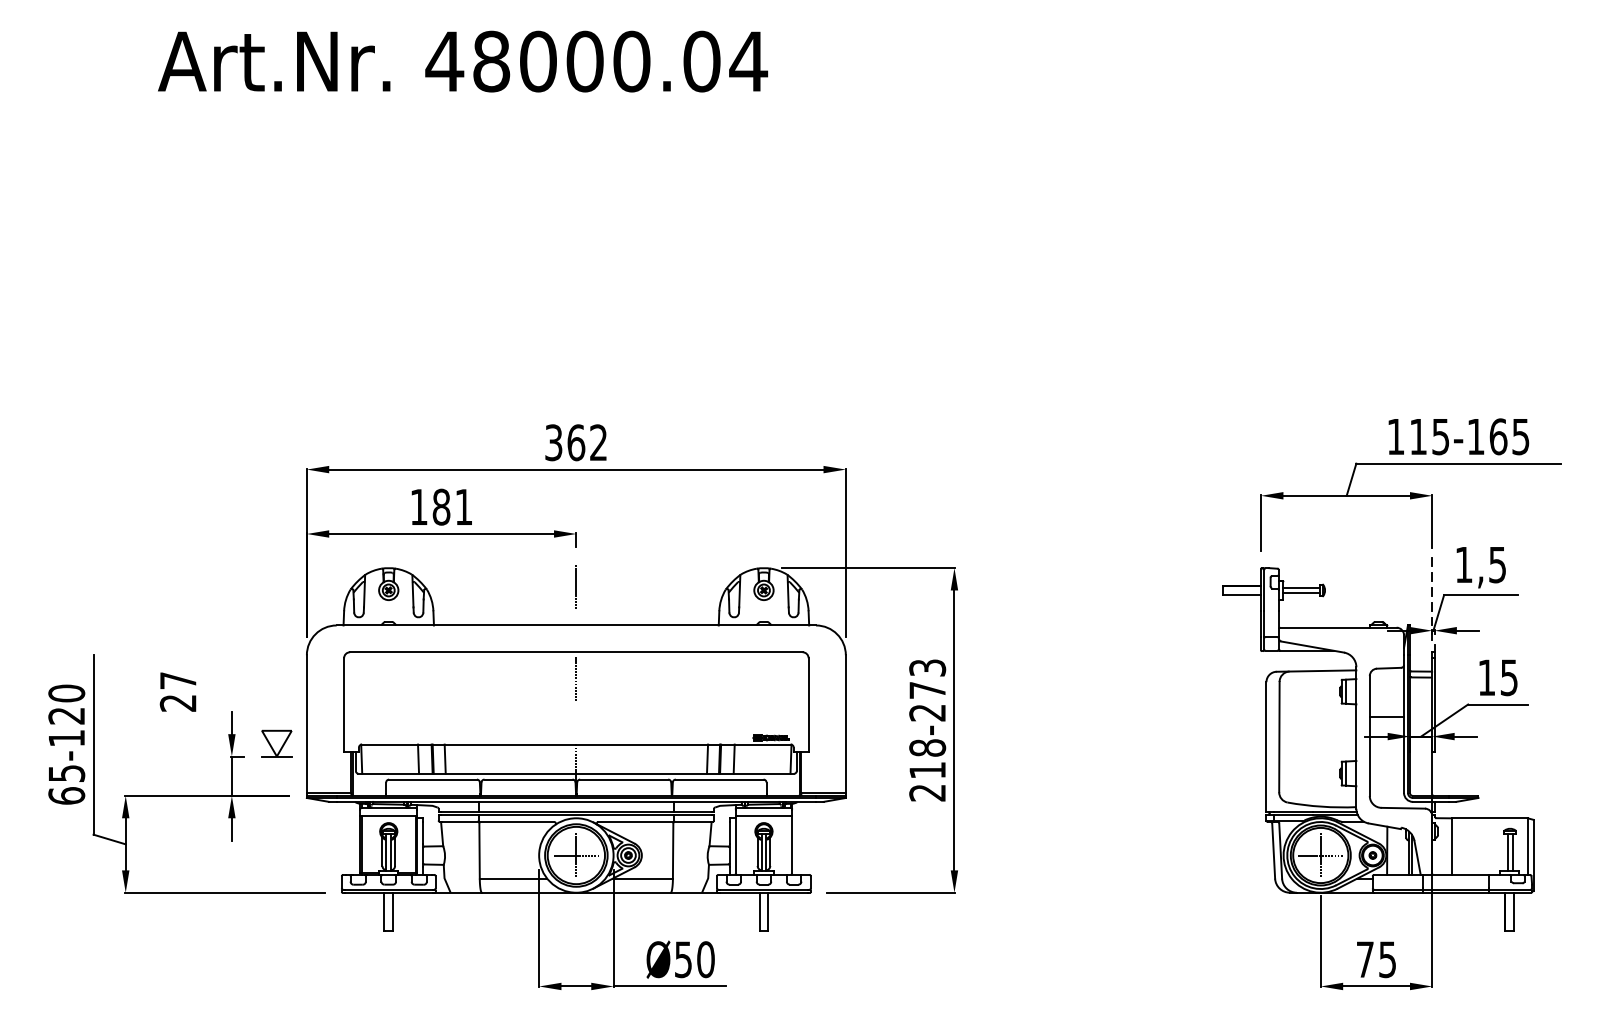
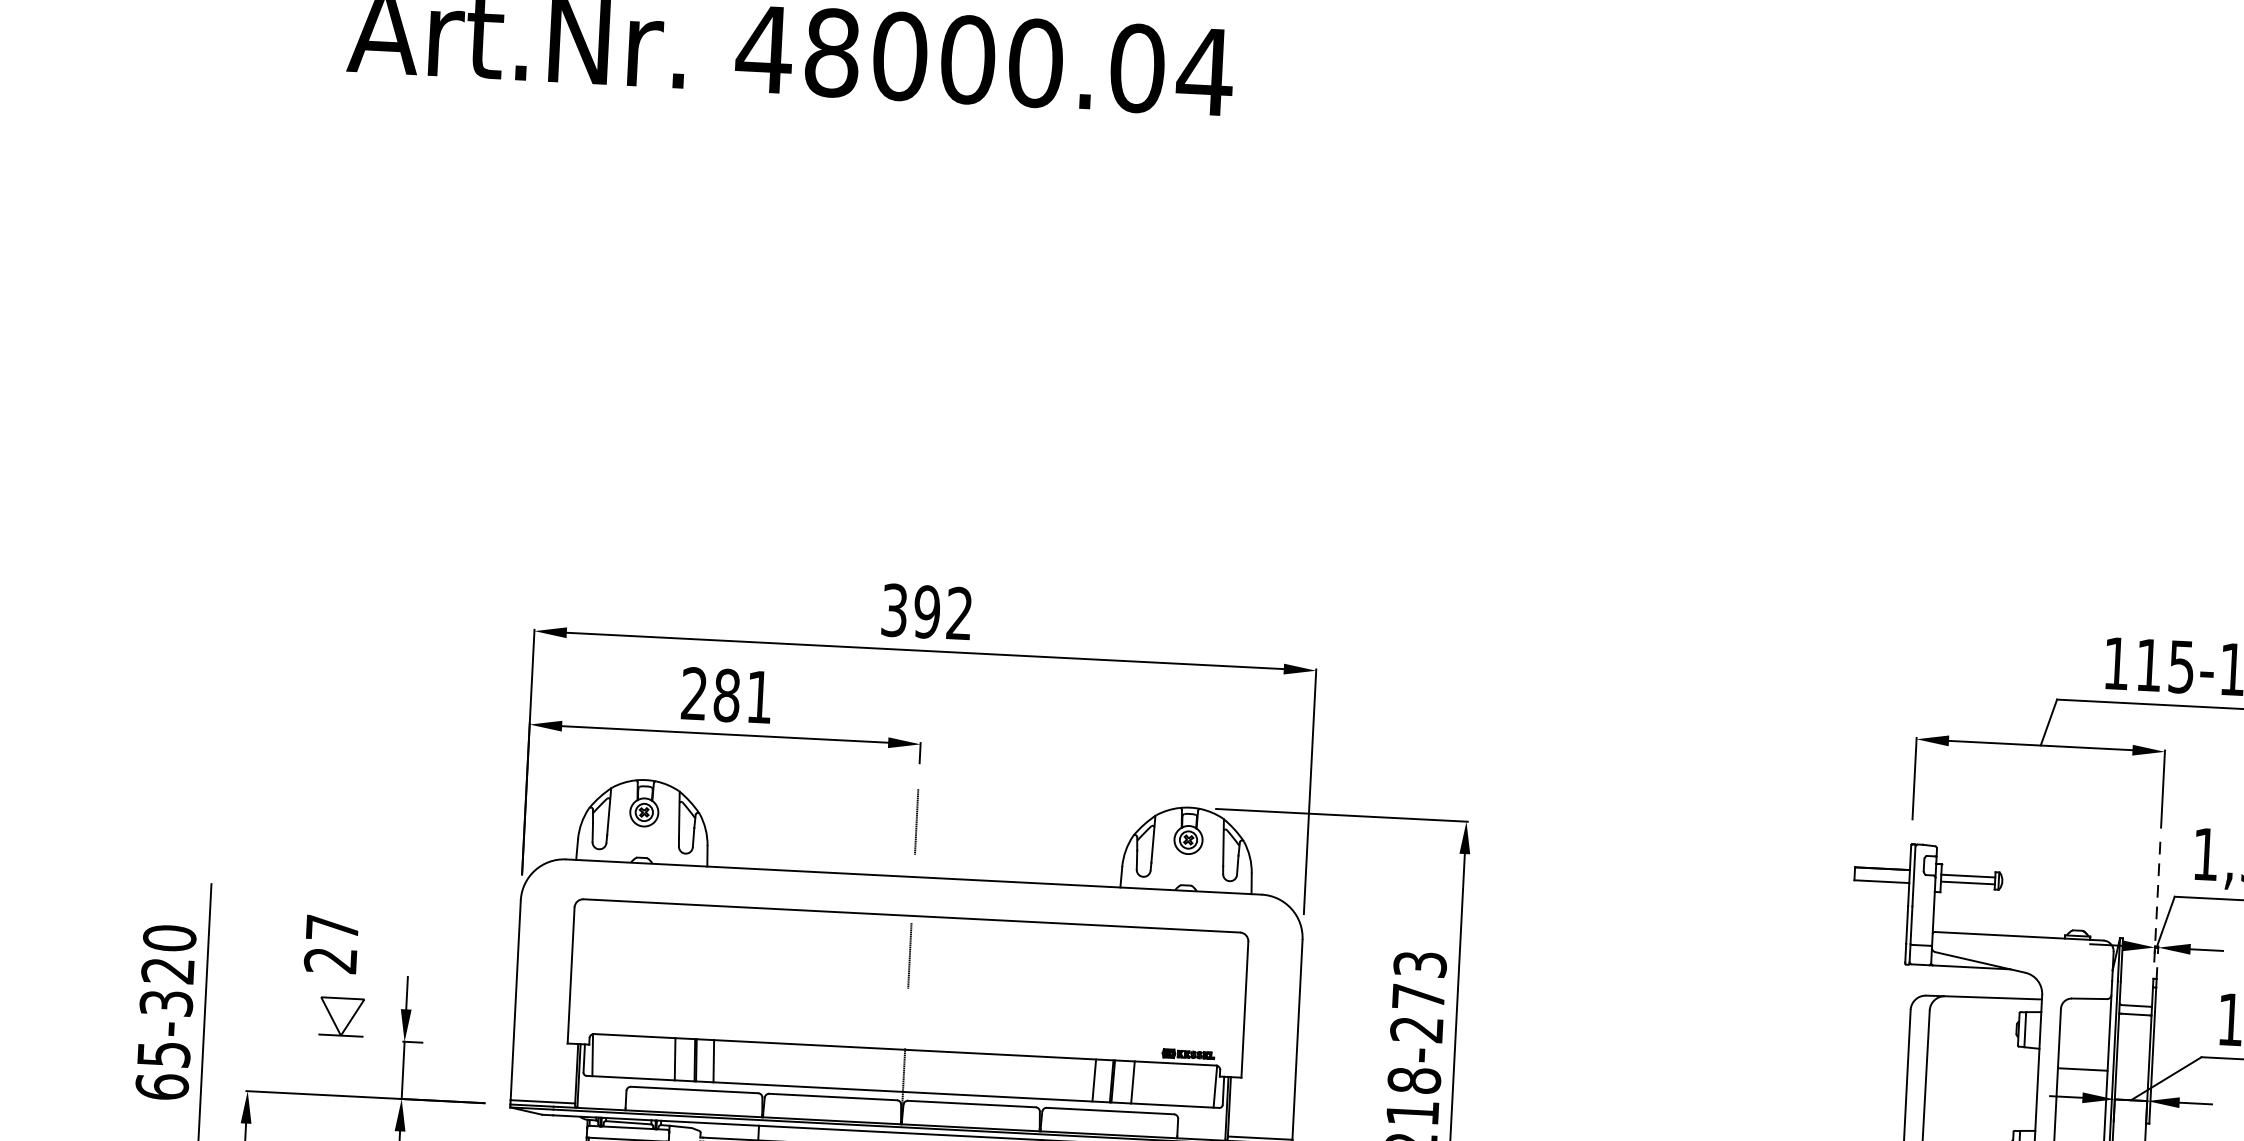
text: (576, 442) -> (927, 611), 362 -> 392
text: (418, 506) -> (693, 692), 181 -> 281
text: (66, 738) -> (166, 1003), 65-120 -> 65-320
part: (276, 743) -> (341, 1016), moved

